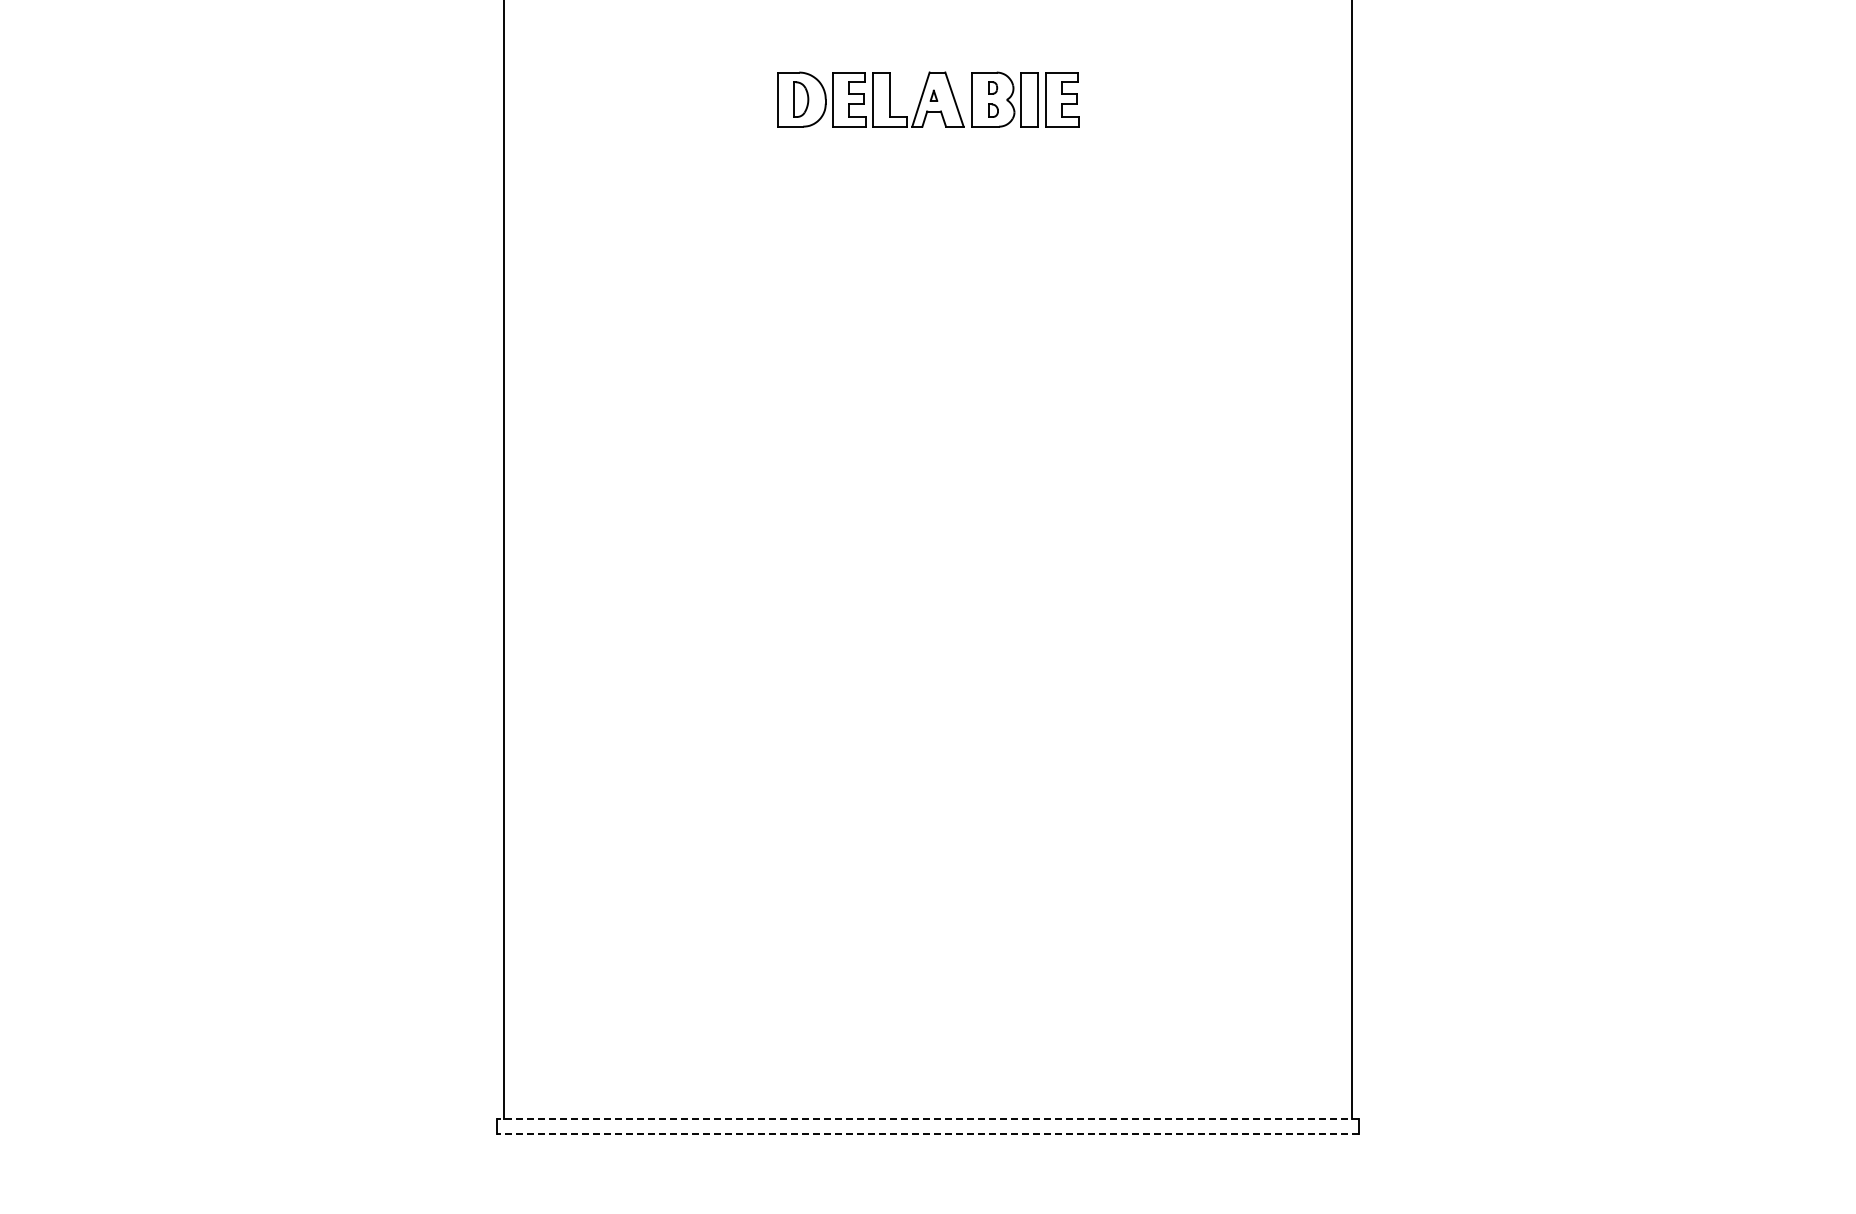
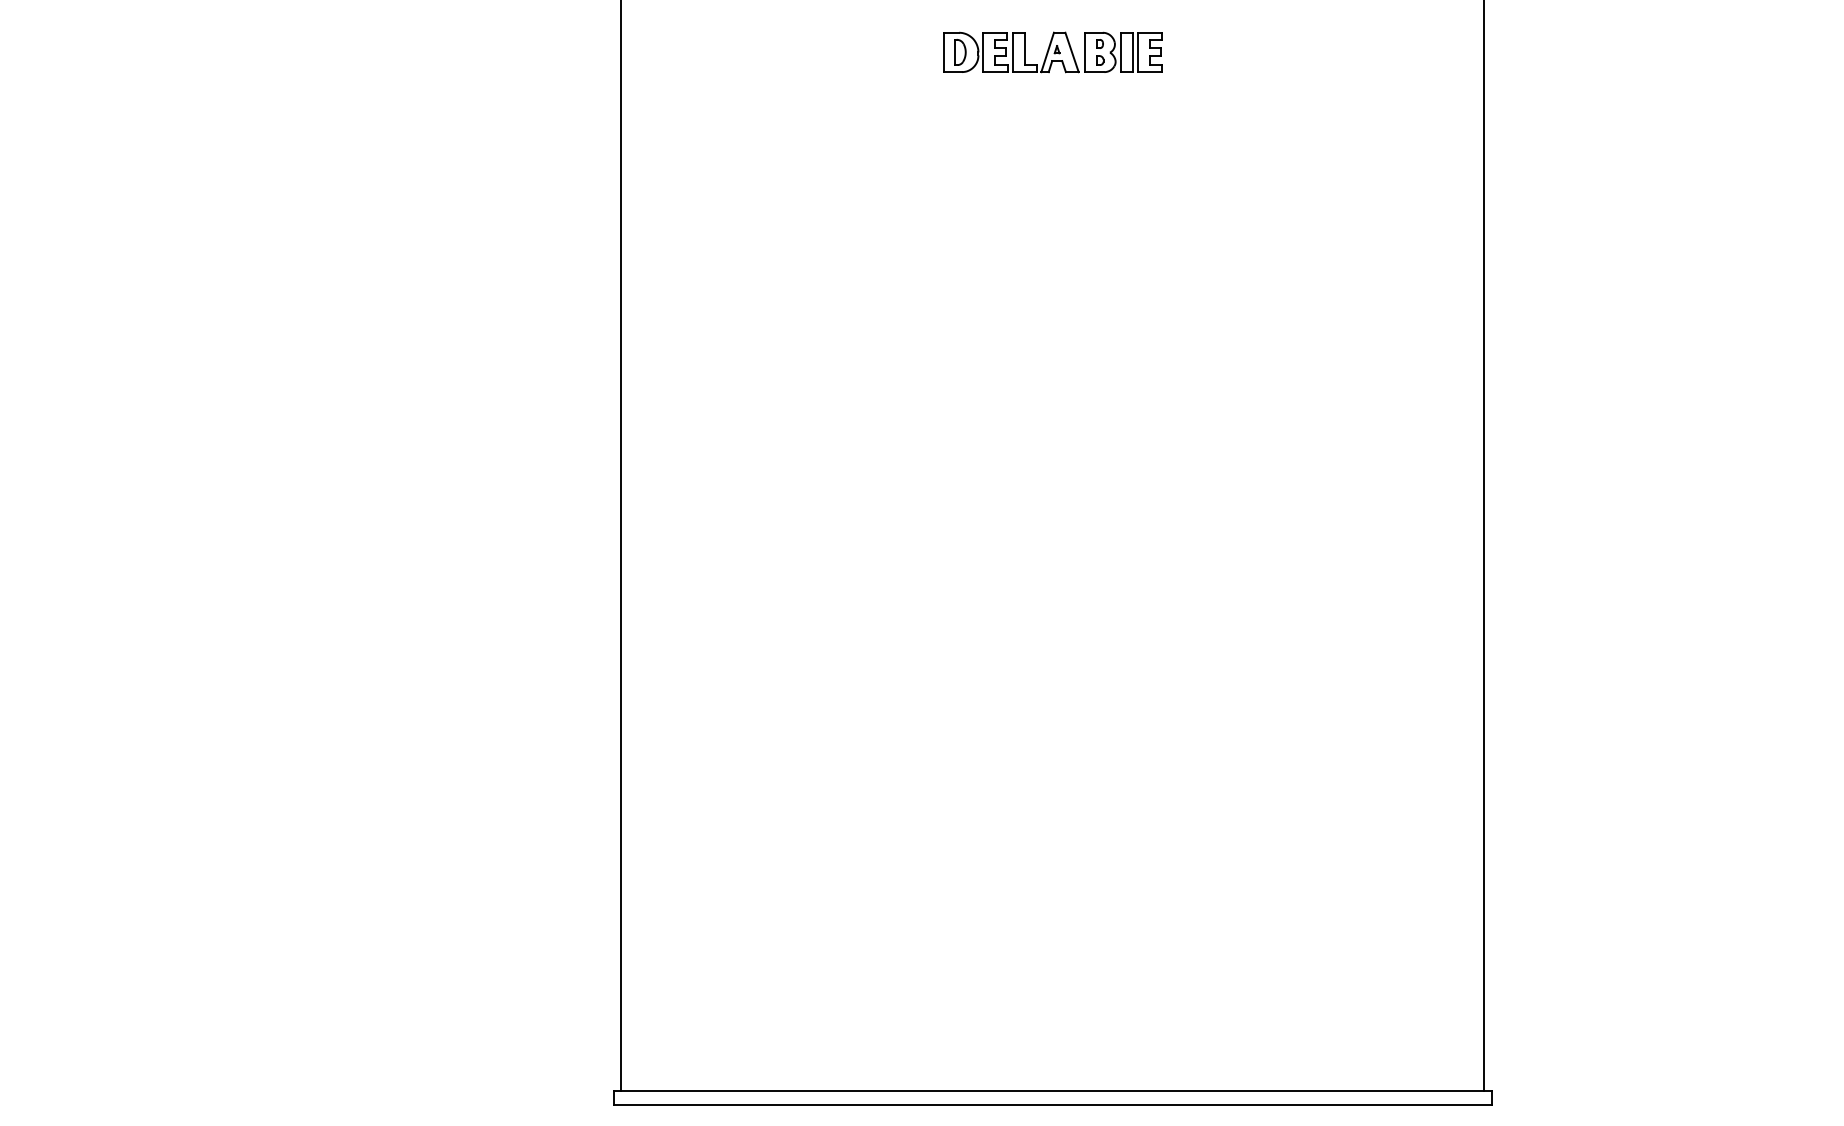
part: (928, 99) -> (1053, 52), size x0.71
line: (927, 1119) -> (1052, 1090), dashed -> solid
line: (927, 1133) -> (1052, 1105), dashed -> solid

